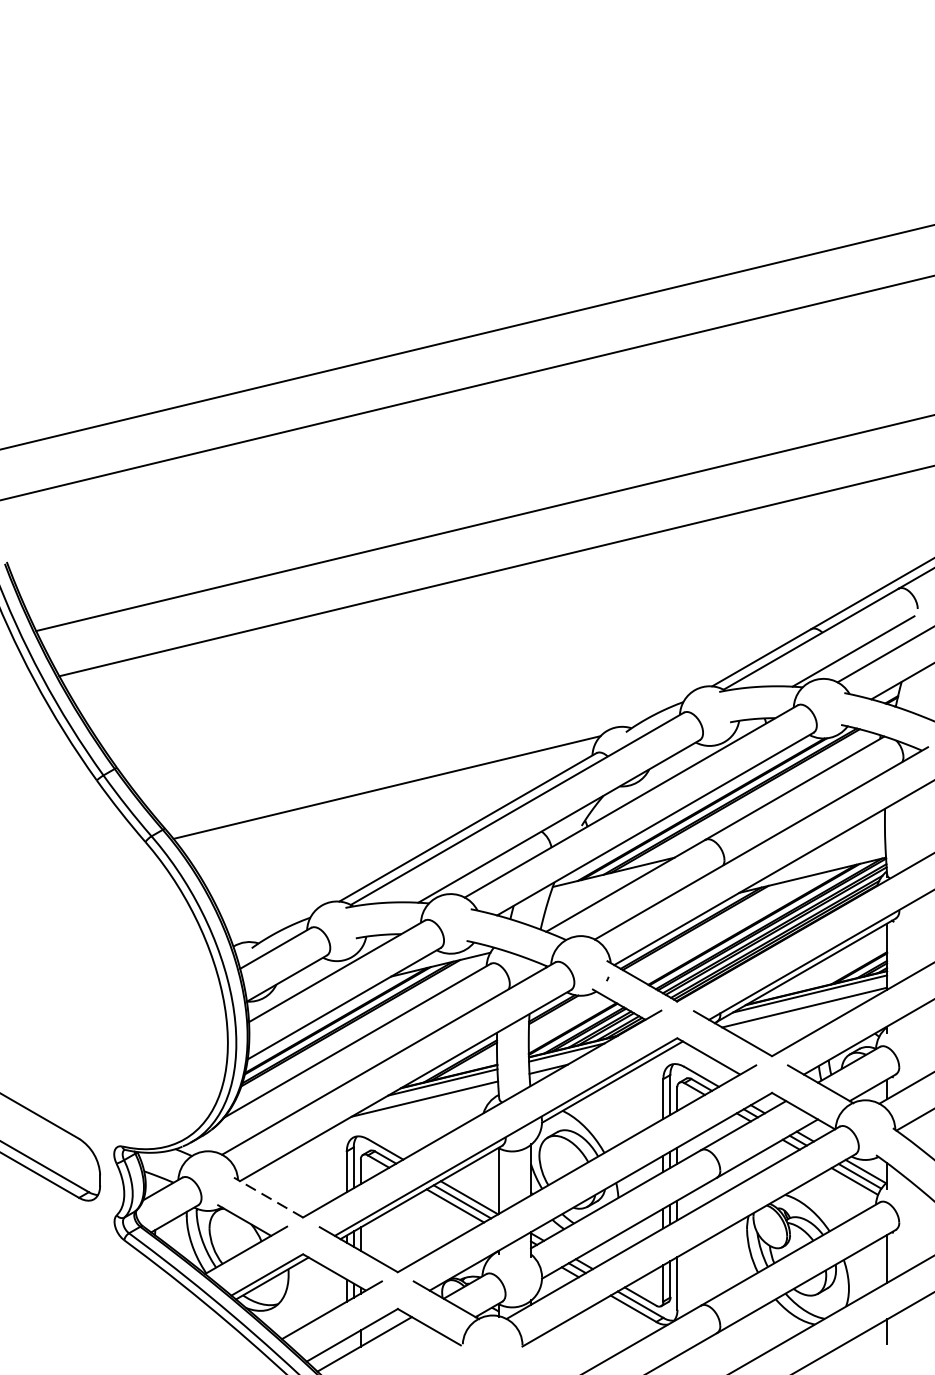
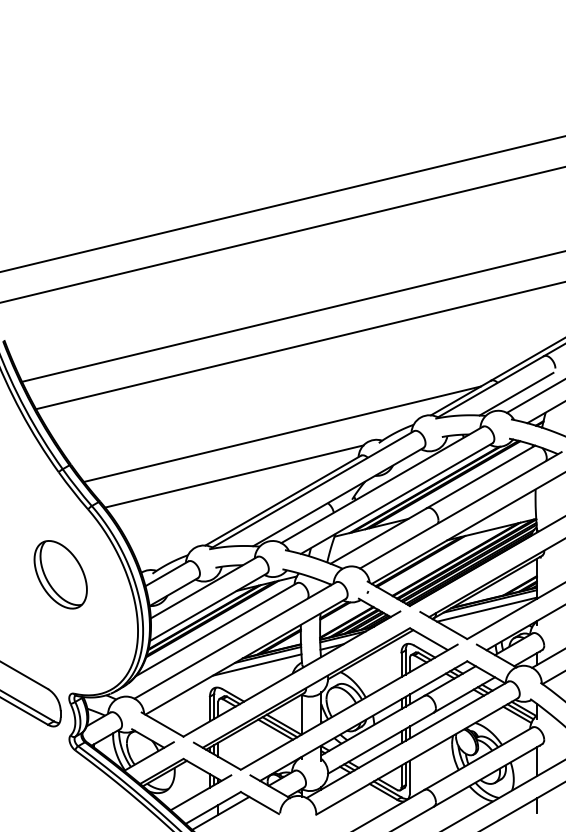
line: (465, 716) -> (281, 433), added
part: (99, 949) -> (60, 574), added
line: (268, 1197) -> (162, 724), dashed -> solid

